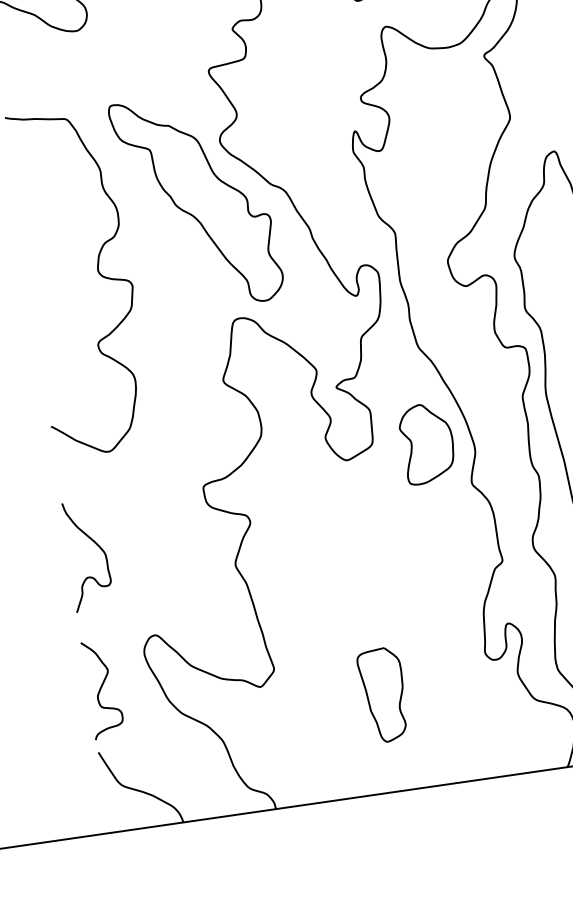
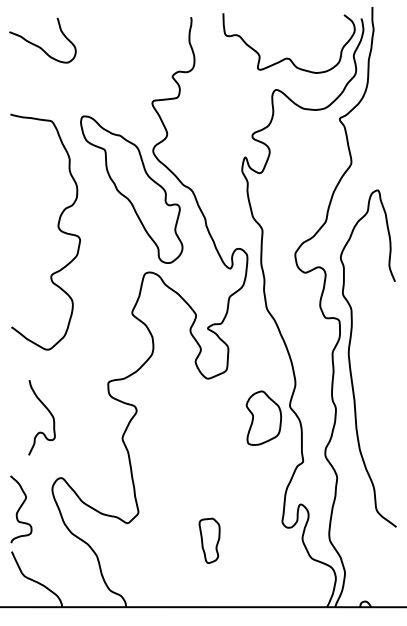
part: (426, 442) -> (263, 417), moved
curve: (98, 547) -> (49, 413), moved
part: (383, 694) -> (209, 540), size x0.7

